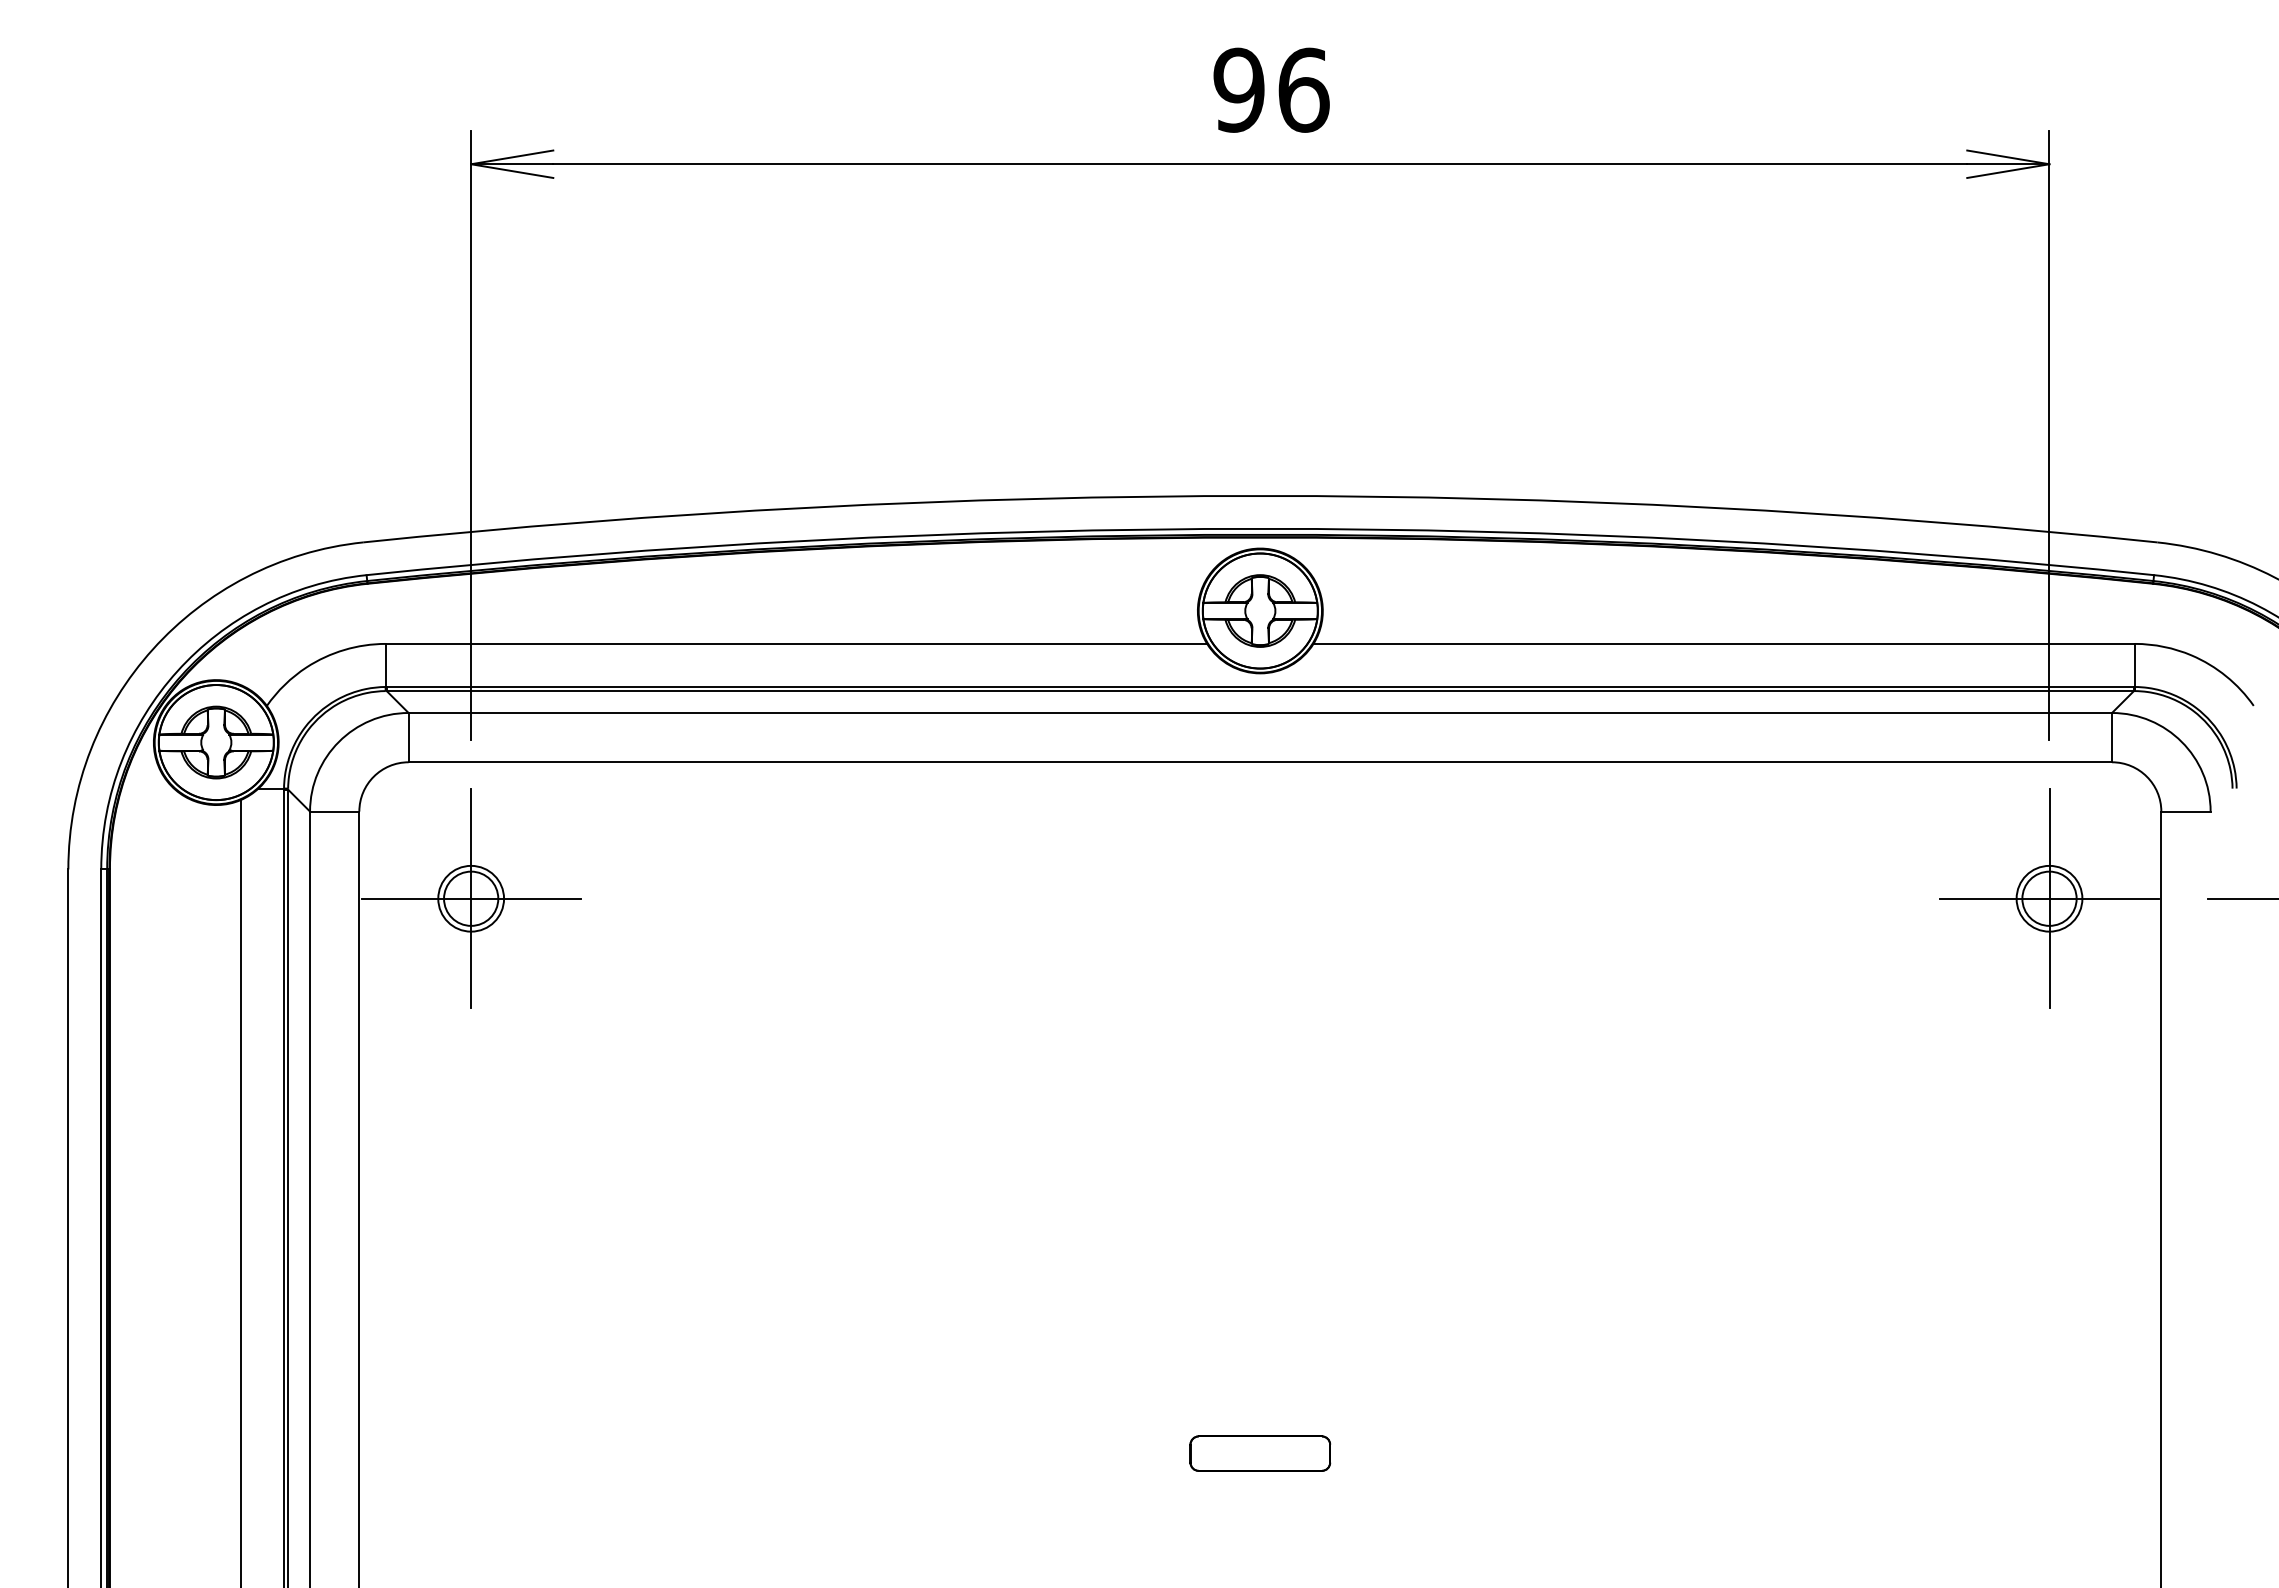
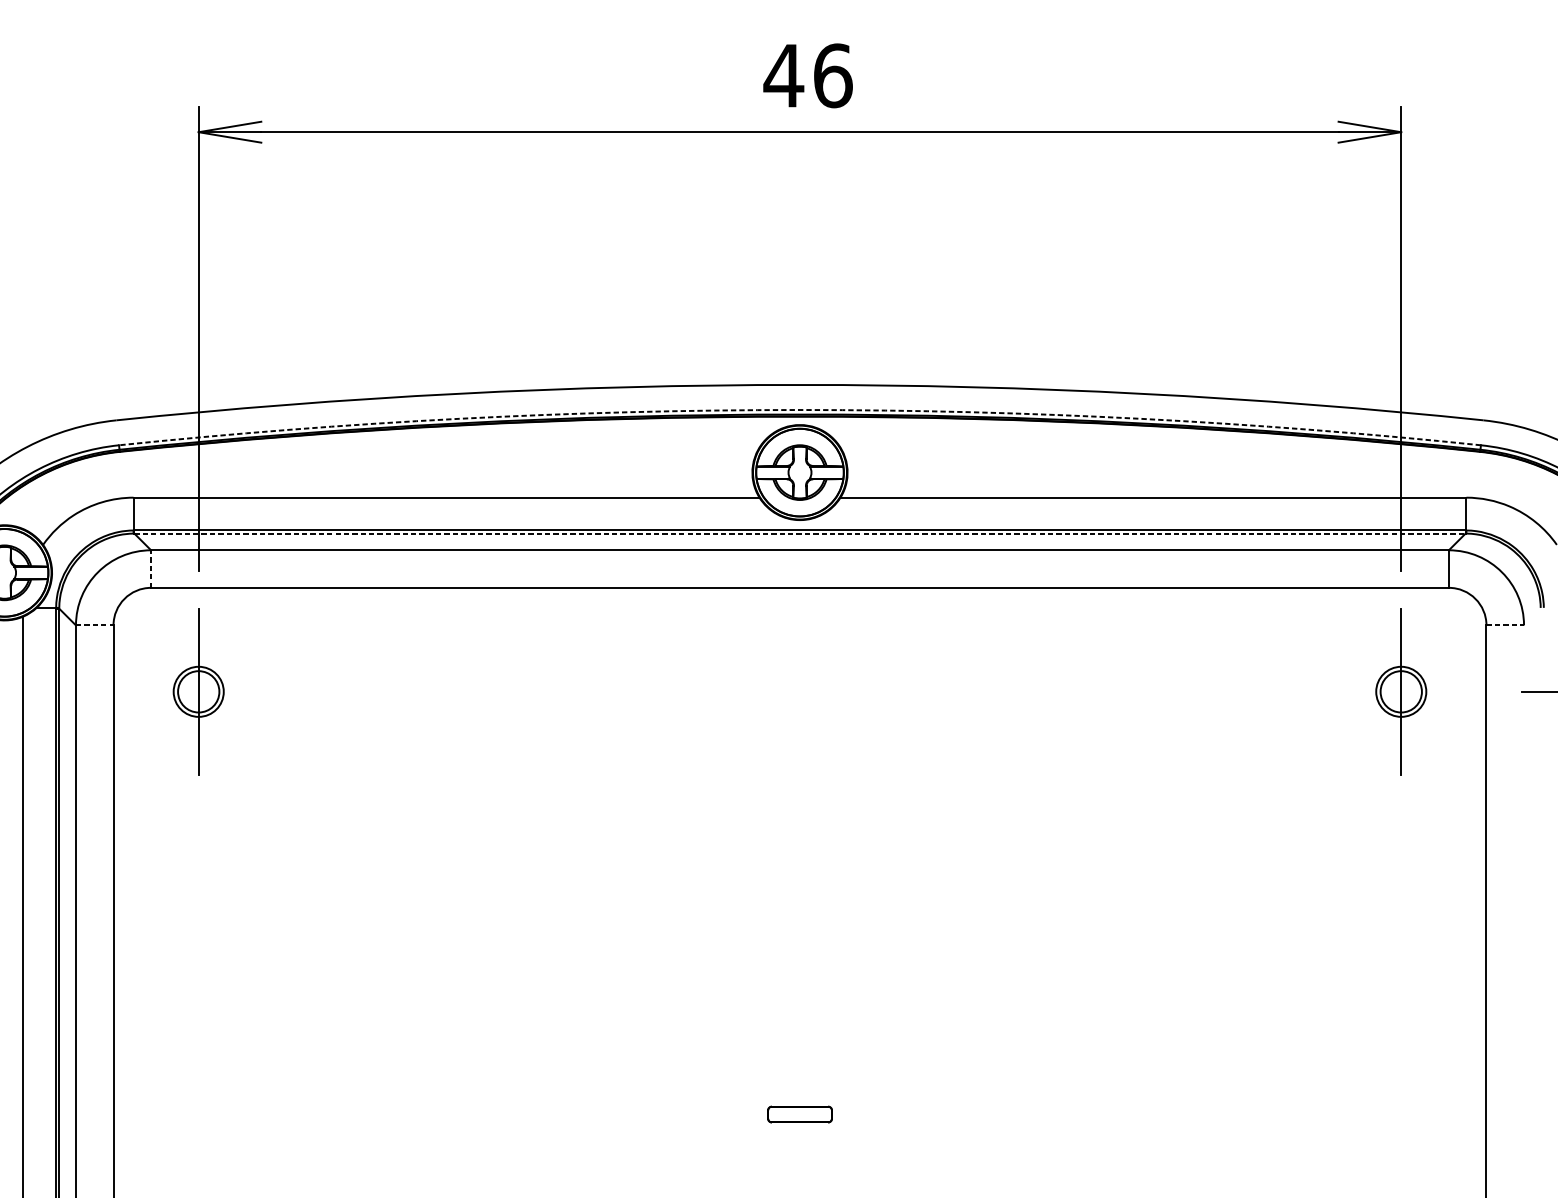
text: (1238, 89) -> (783, 75), 96 -> 46
arc: (1260, 528) -> (800, 409), solid -> dashed
line: (1260, 691) -> (800, 533), solid -> dashed
line: (408, 737) -> (150, 568), solid -> dashed
line: (334, 811) -> (94, 625), solid -> dashed
line: (2185, 811) -> (1504, 625), solid -> dashed
line: (470, 898) -> (198, 691), removed
line: (2049, 898) -> (1401, 691), removed
part: (1260, 1453) -> (800, 1114), size x0.6

